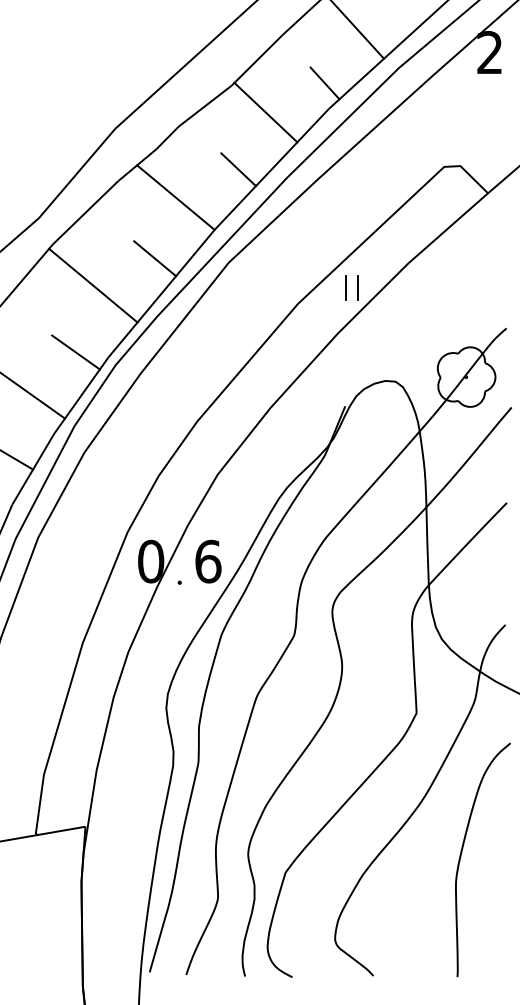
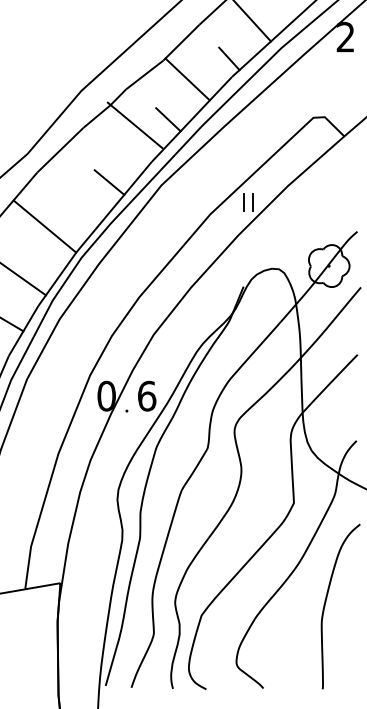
line: (174, 197) -> (134, 125), moved
line: (92, 285) -> (44, 226), moved
line: (75, 352) -> (53, 248), removed

